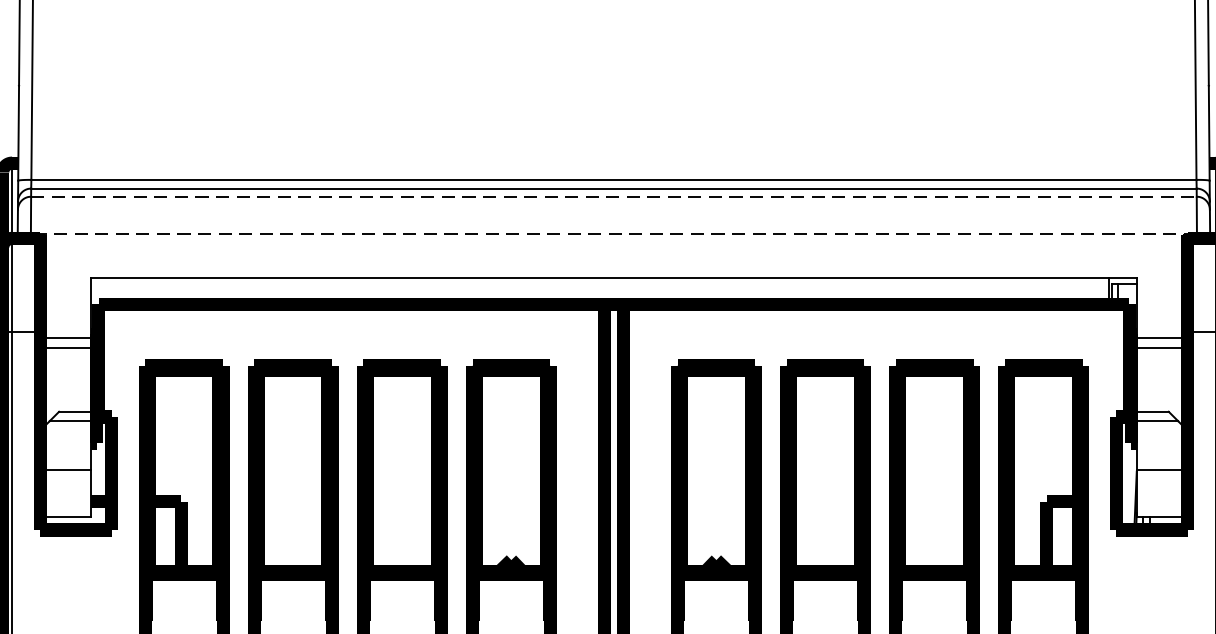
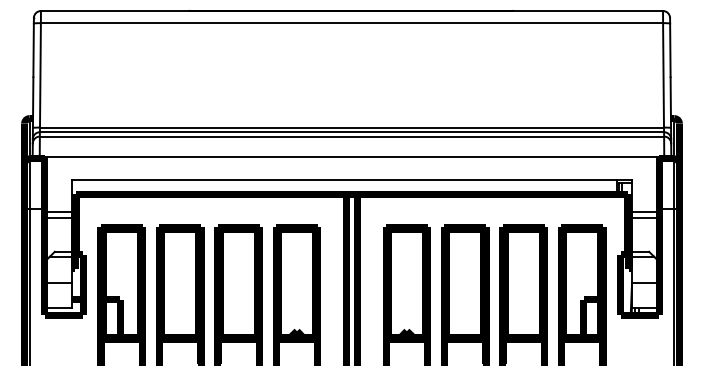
line: (614, 196) -> (352, 136), dashed -> solid
line: (613, 233) -> (351, 156), dashed -> solid

